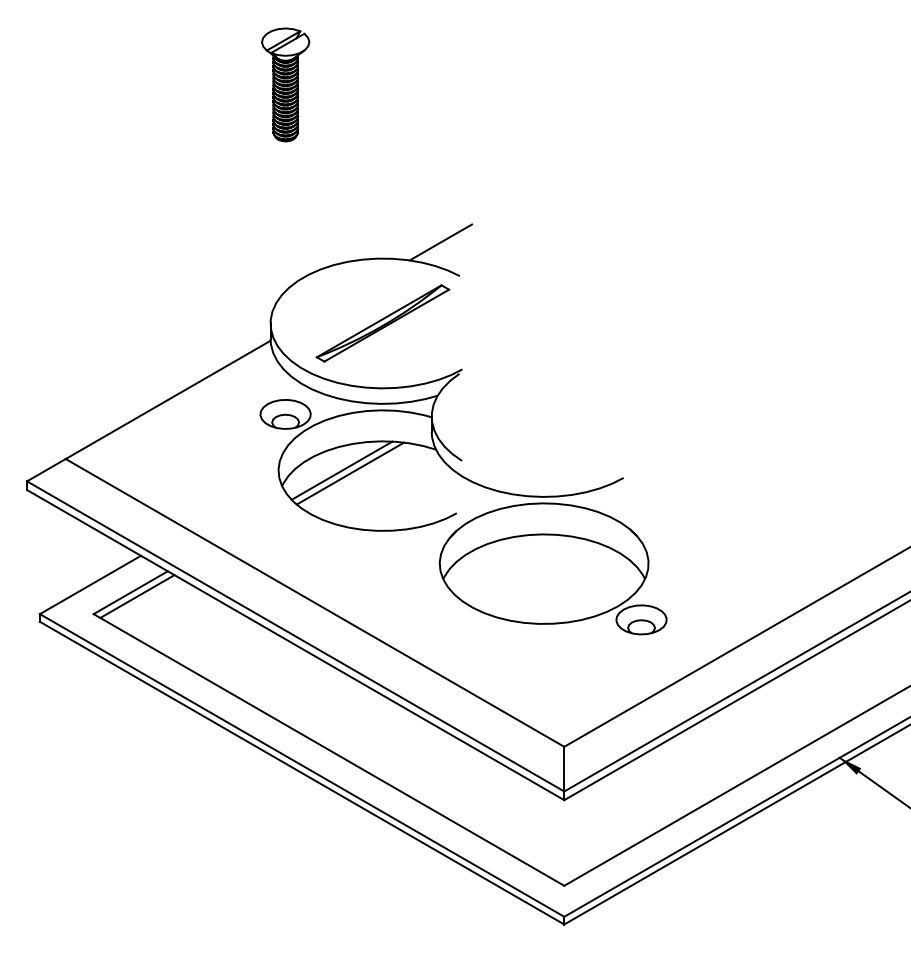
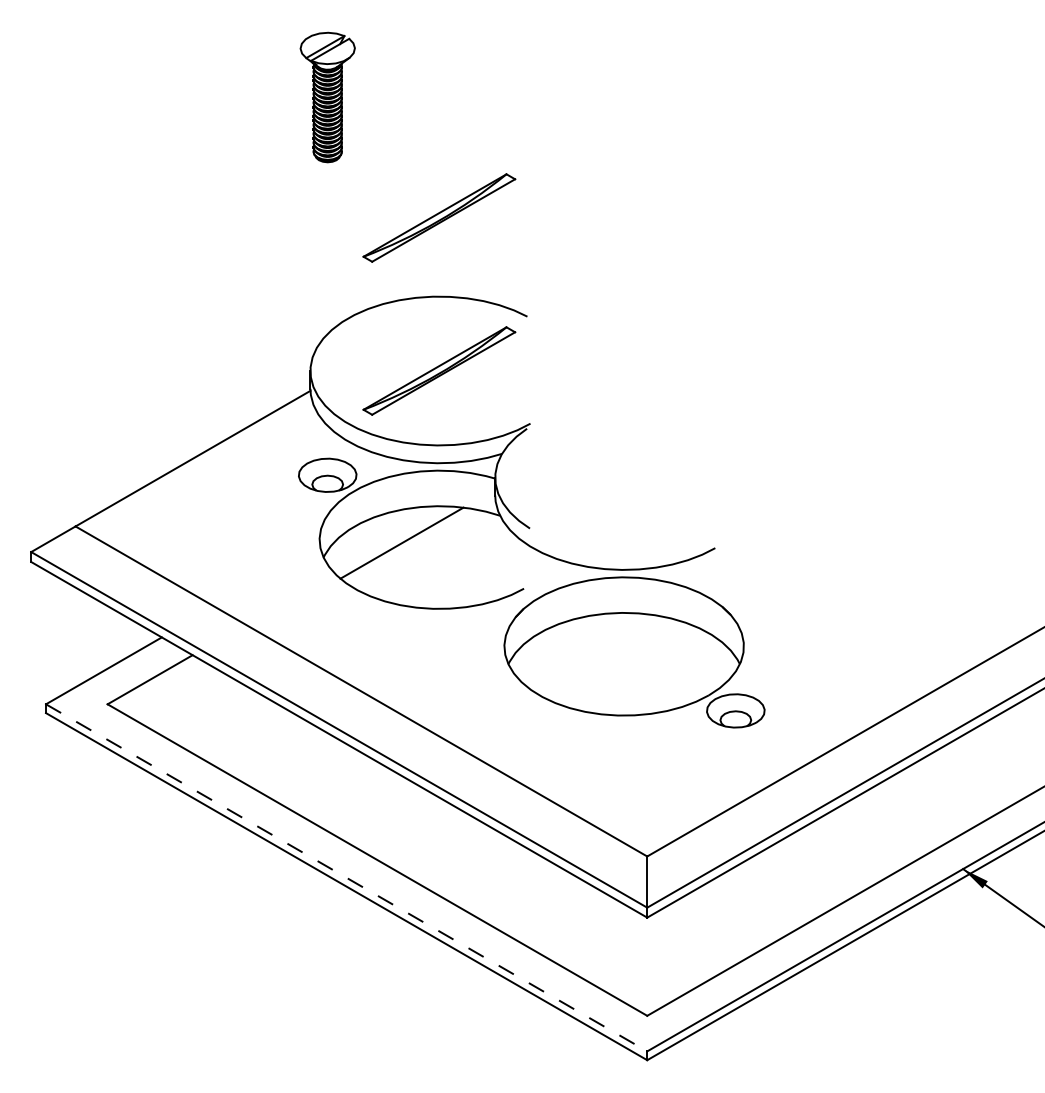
part: (383, 189) -> (439, 217), added
line: (440, 241) -> (505, 277), removed
line: (342, 470) -> (392, 539), removed
line: (137, 595) -> (157, 683), removed
line: (302, 766) -> (347, 878), solid -> dashed

